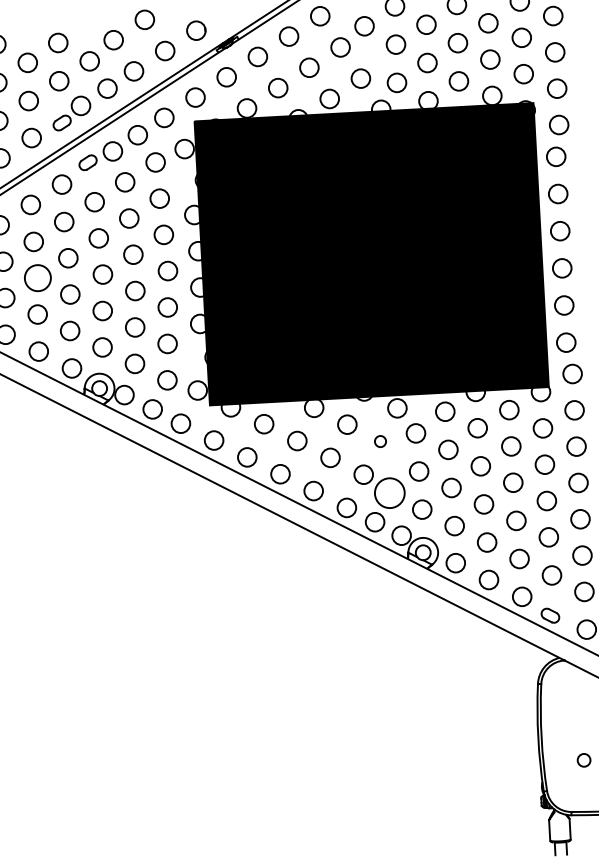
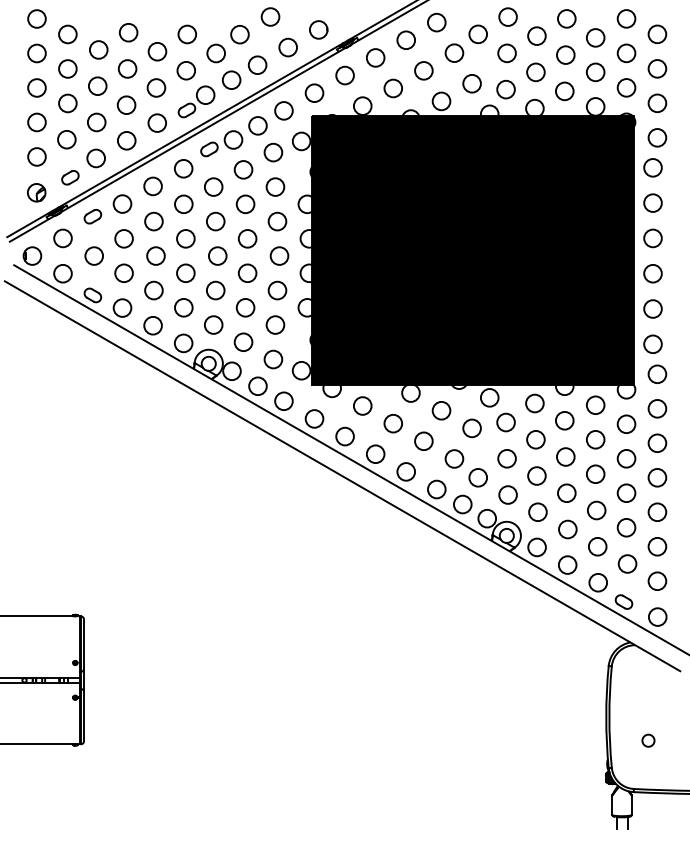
circle: (37, 277) -> (155, 255), size x0.71
circle: (379, 441) -> (471, 428), size x1.67
circle: (390, 492) -> (478, 477), size x0.62

